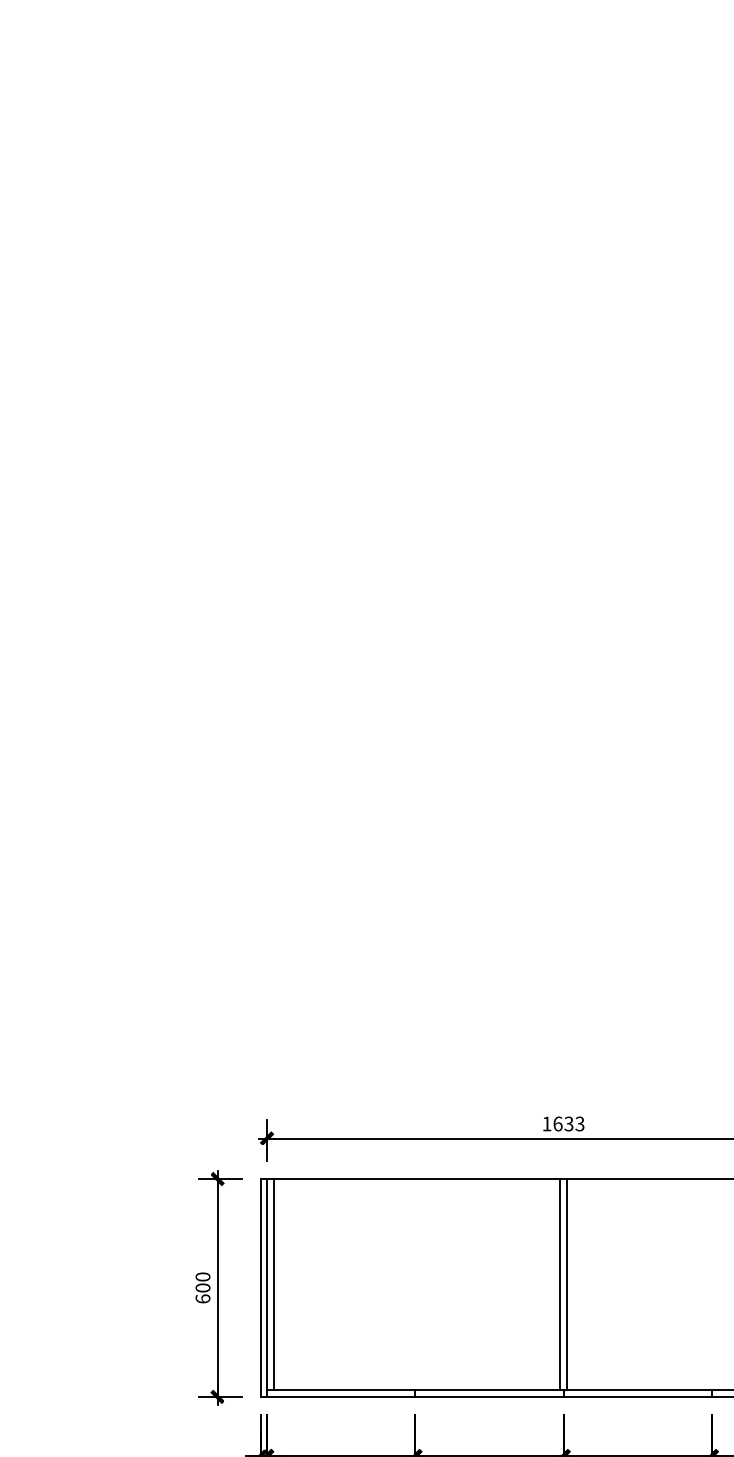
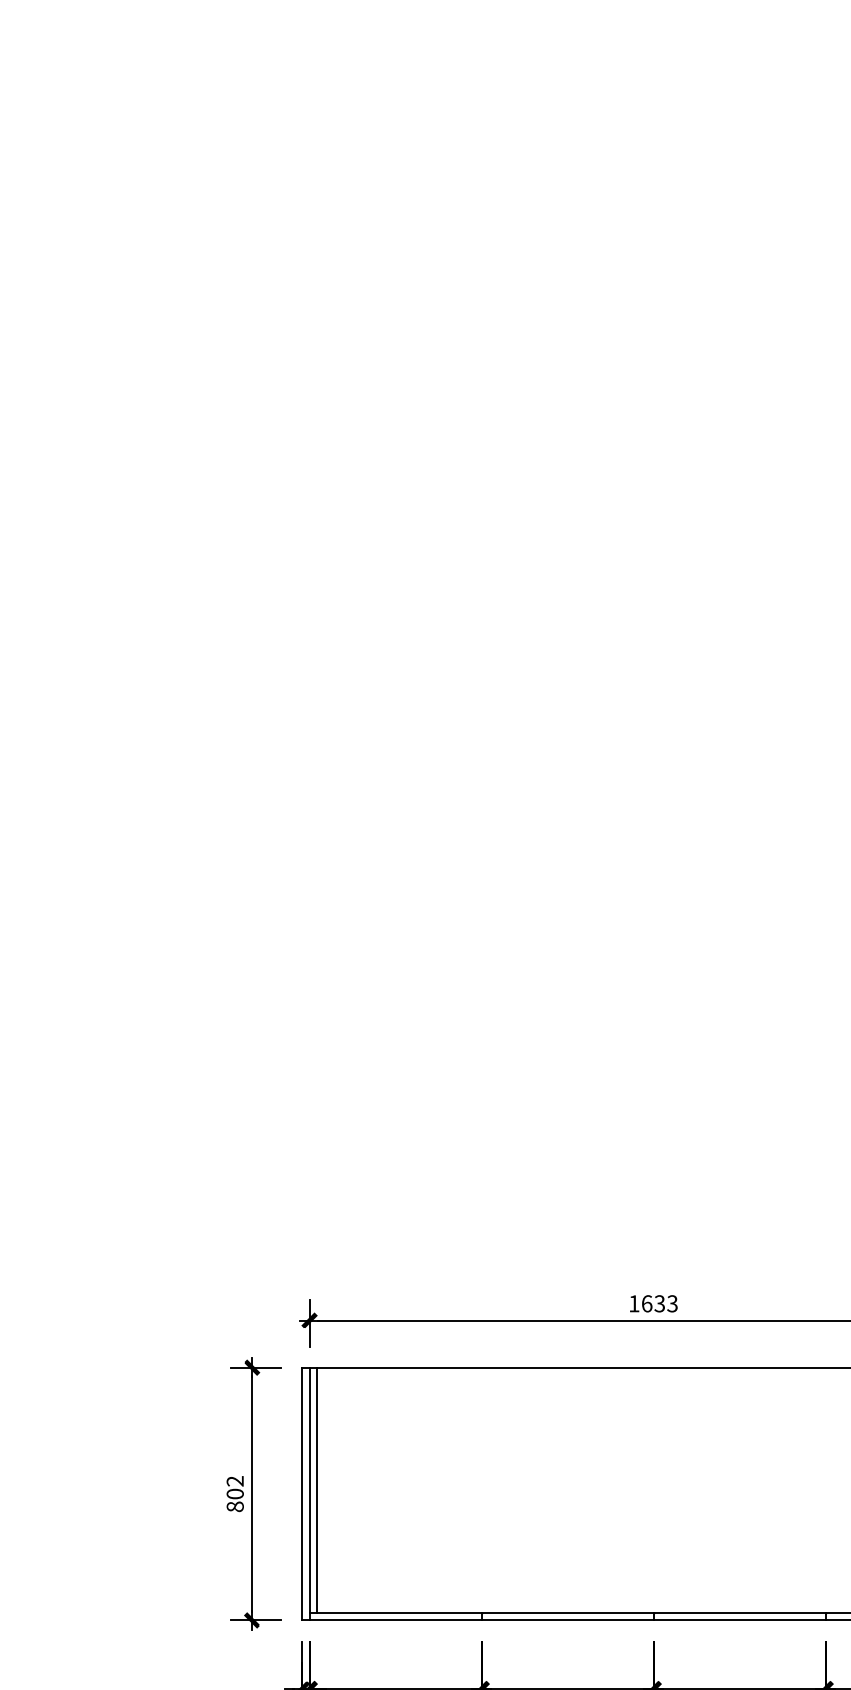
line: (560, 1284) -> (649, 1489), removed
line: (566, 1284) -> (657, 1489), removed
text: (202, 1288) -> (234, 1494), 600 -> 802

